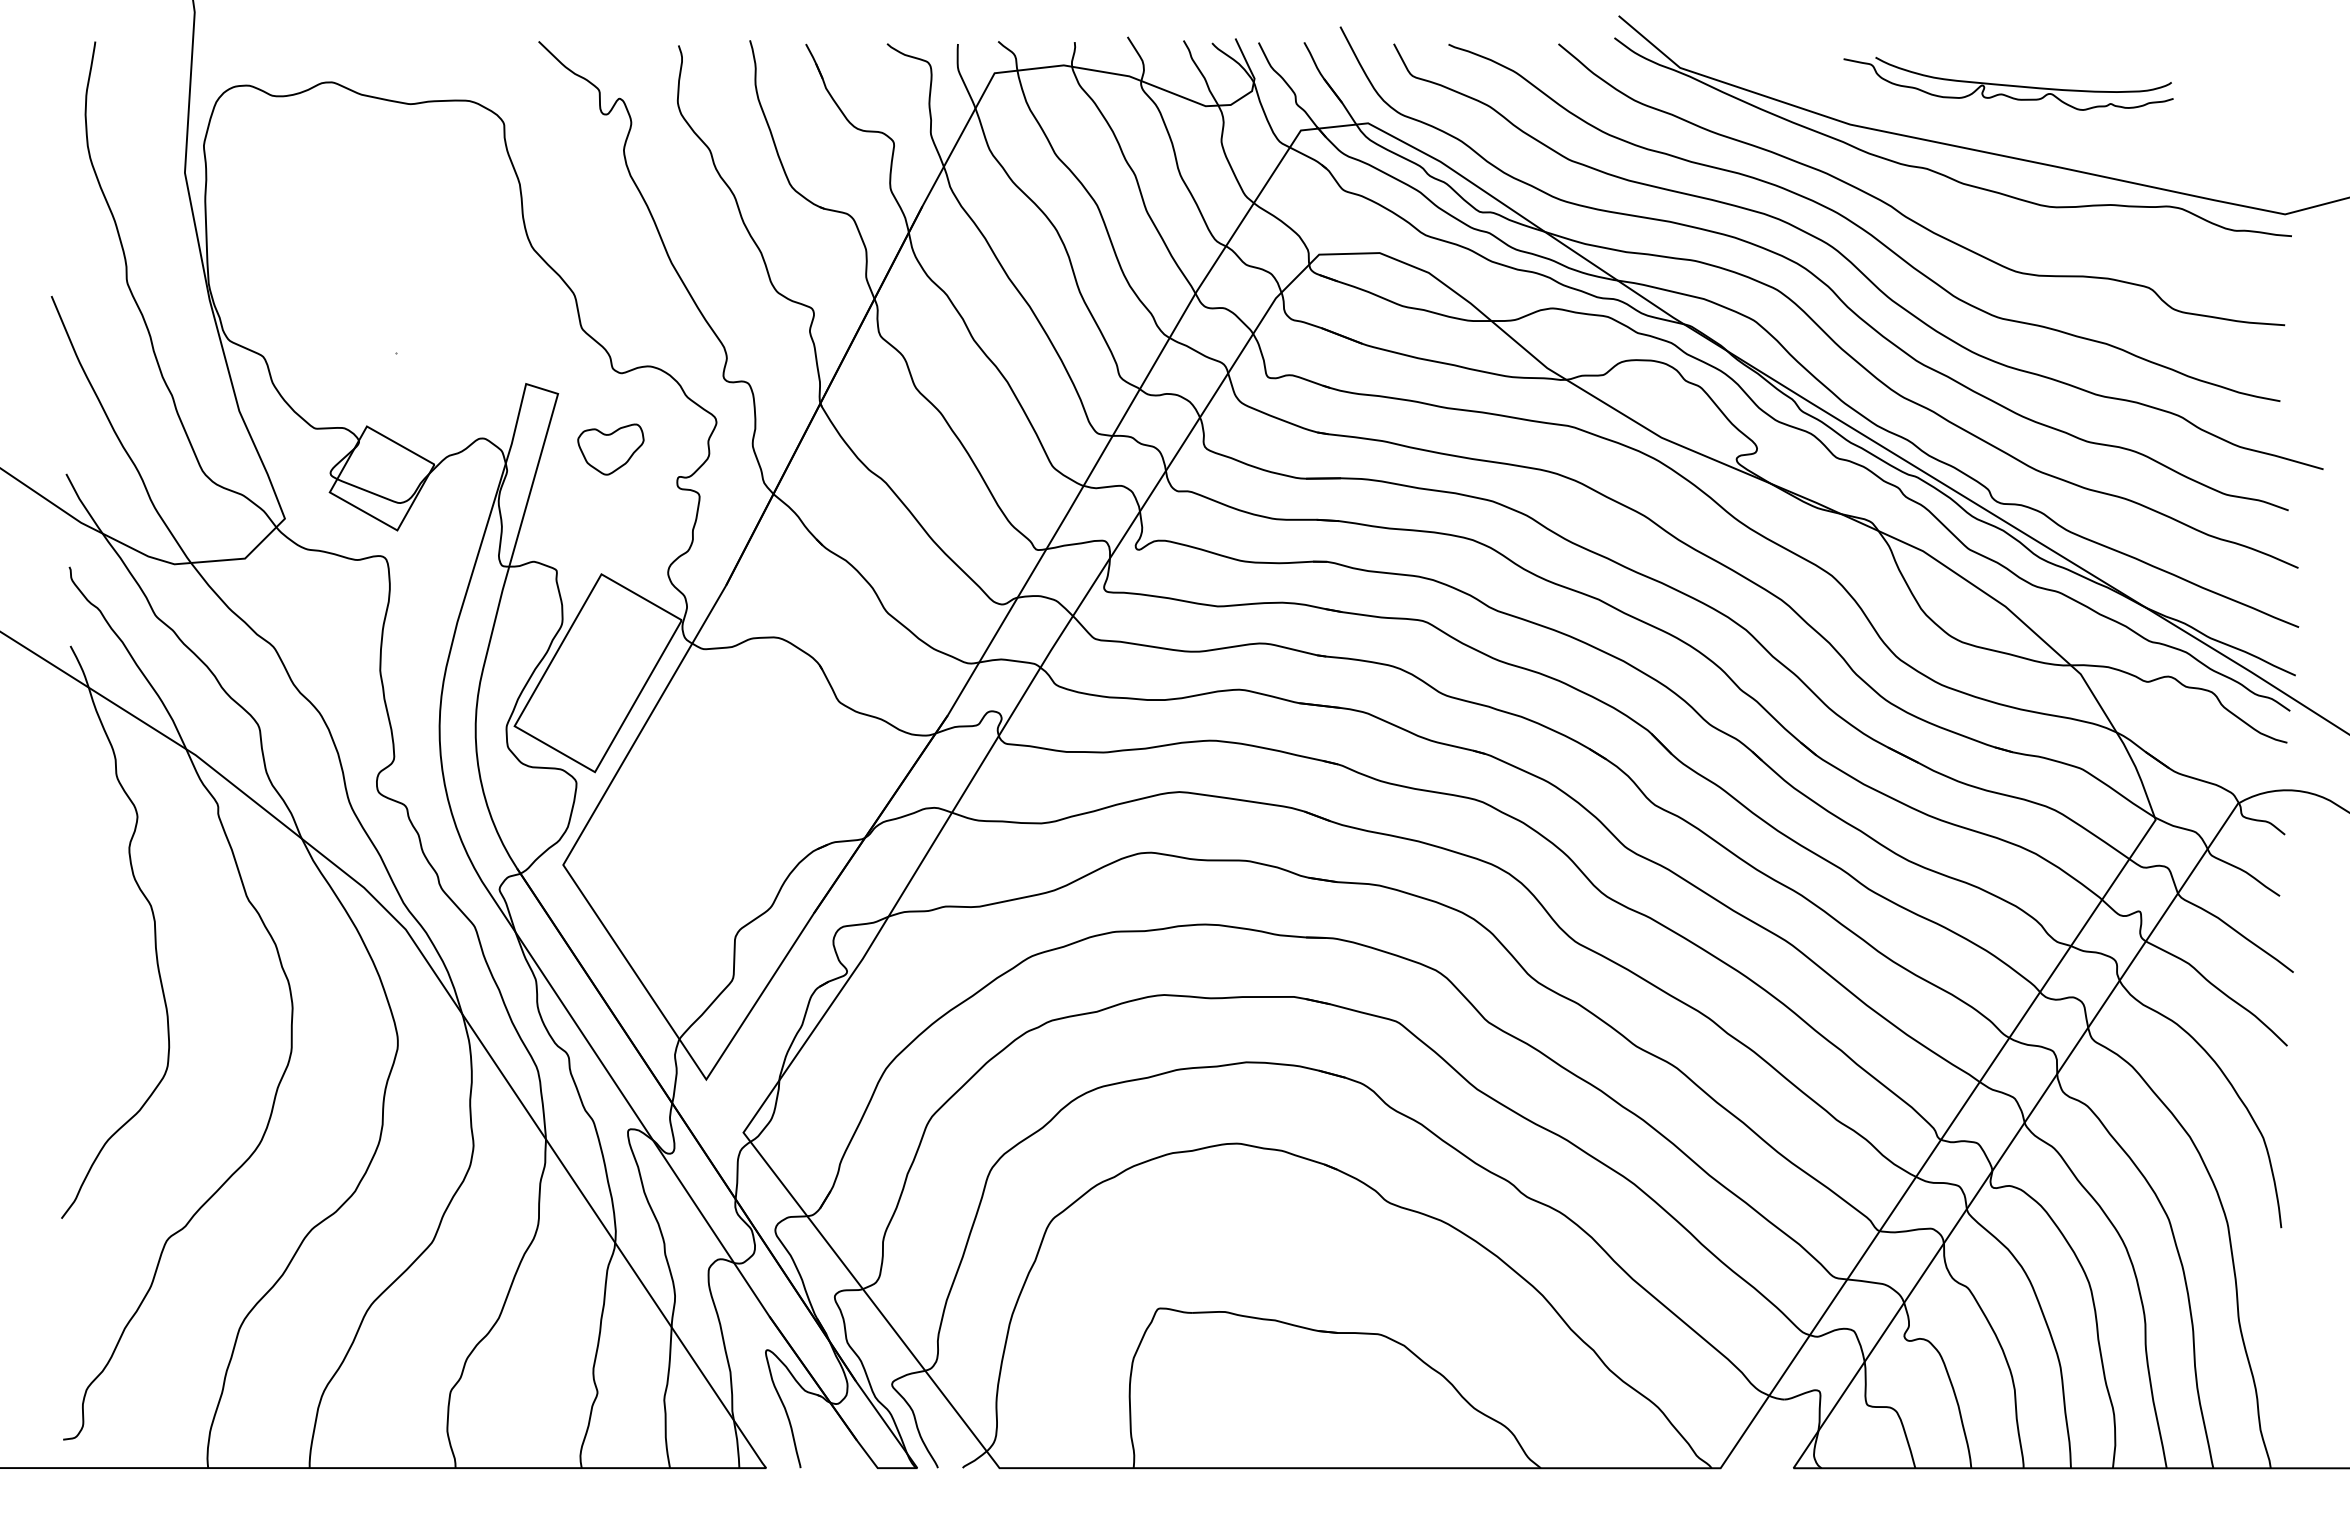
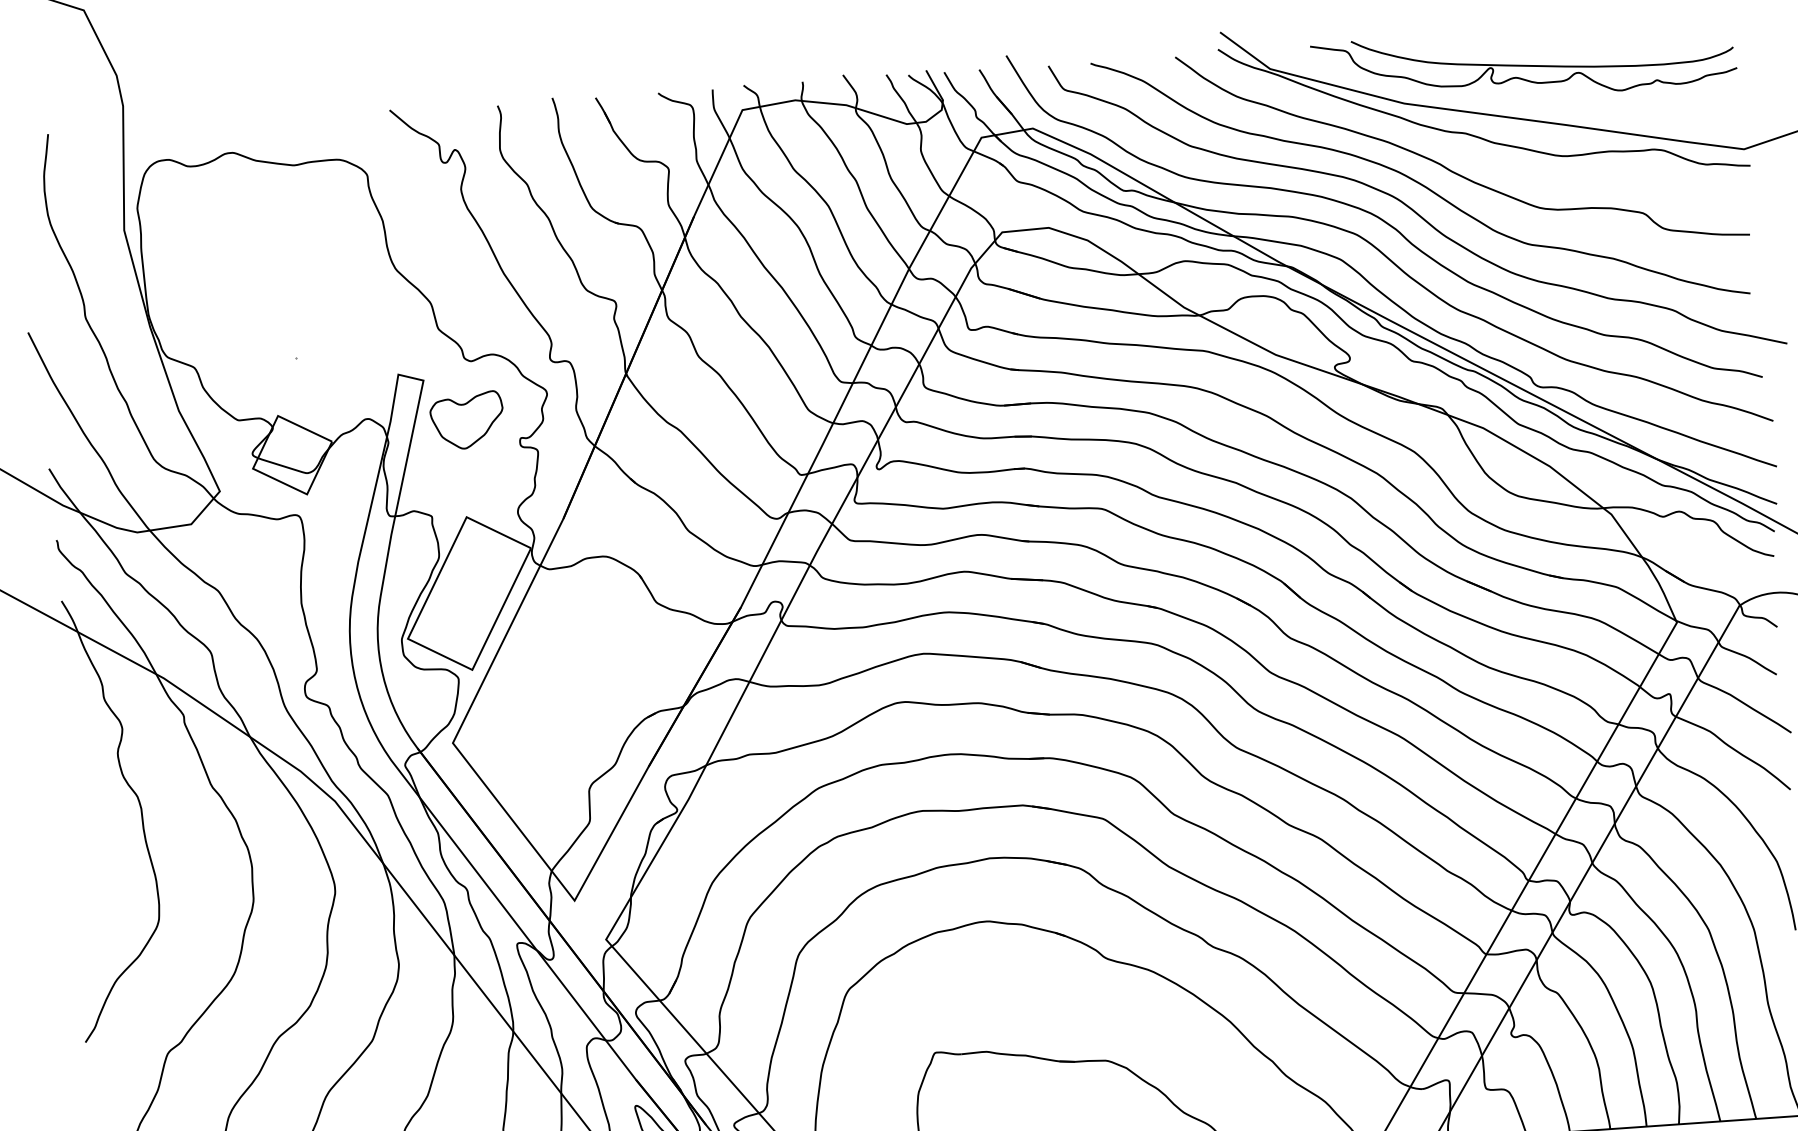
part: (2008, 83) -> (1523, 63), size x1.67
part: (610, 449) -> (466, 420), size x1.43

